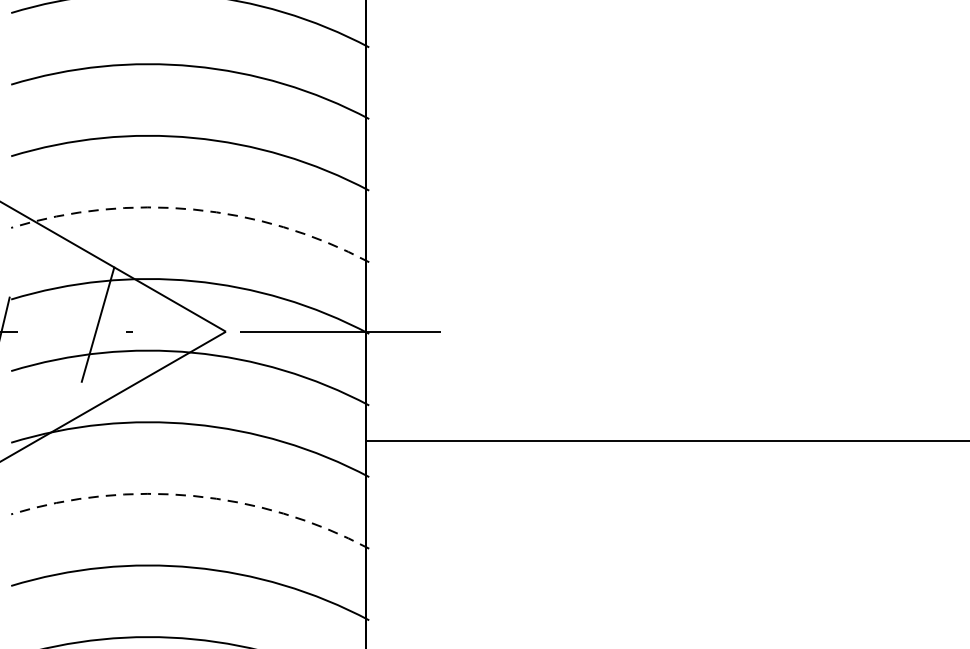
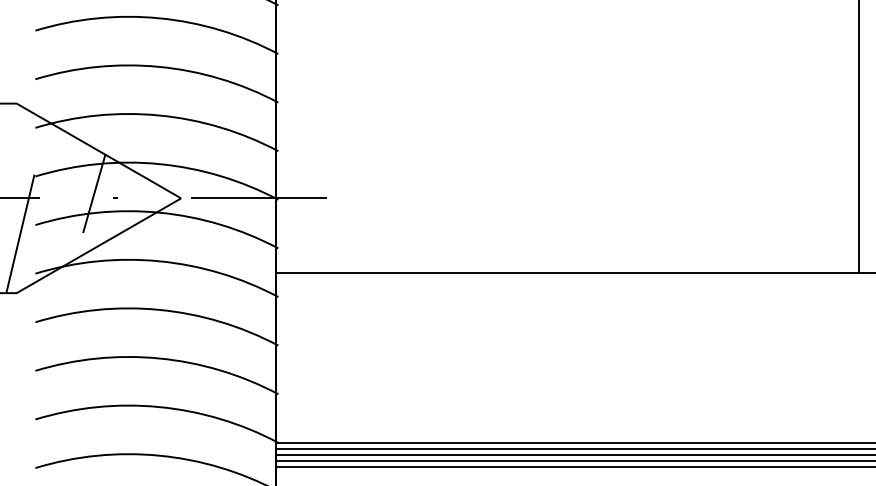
arc: (194, 209) -> (159, 115), dashed -> solid
arc: (194, 495) -> (159, 309), dashed -> solid

